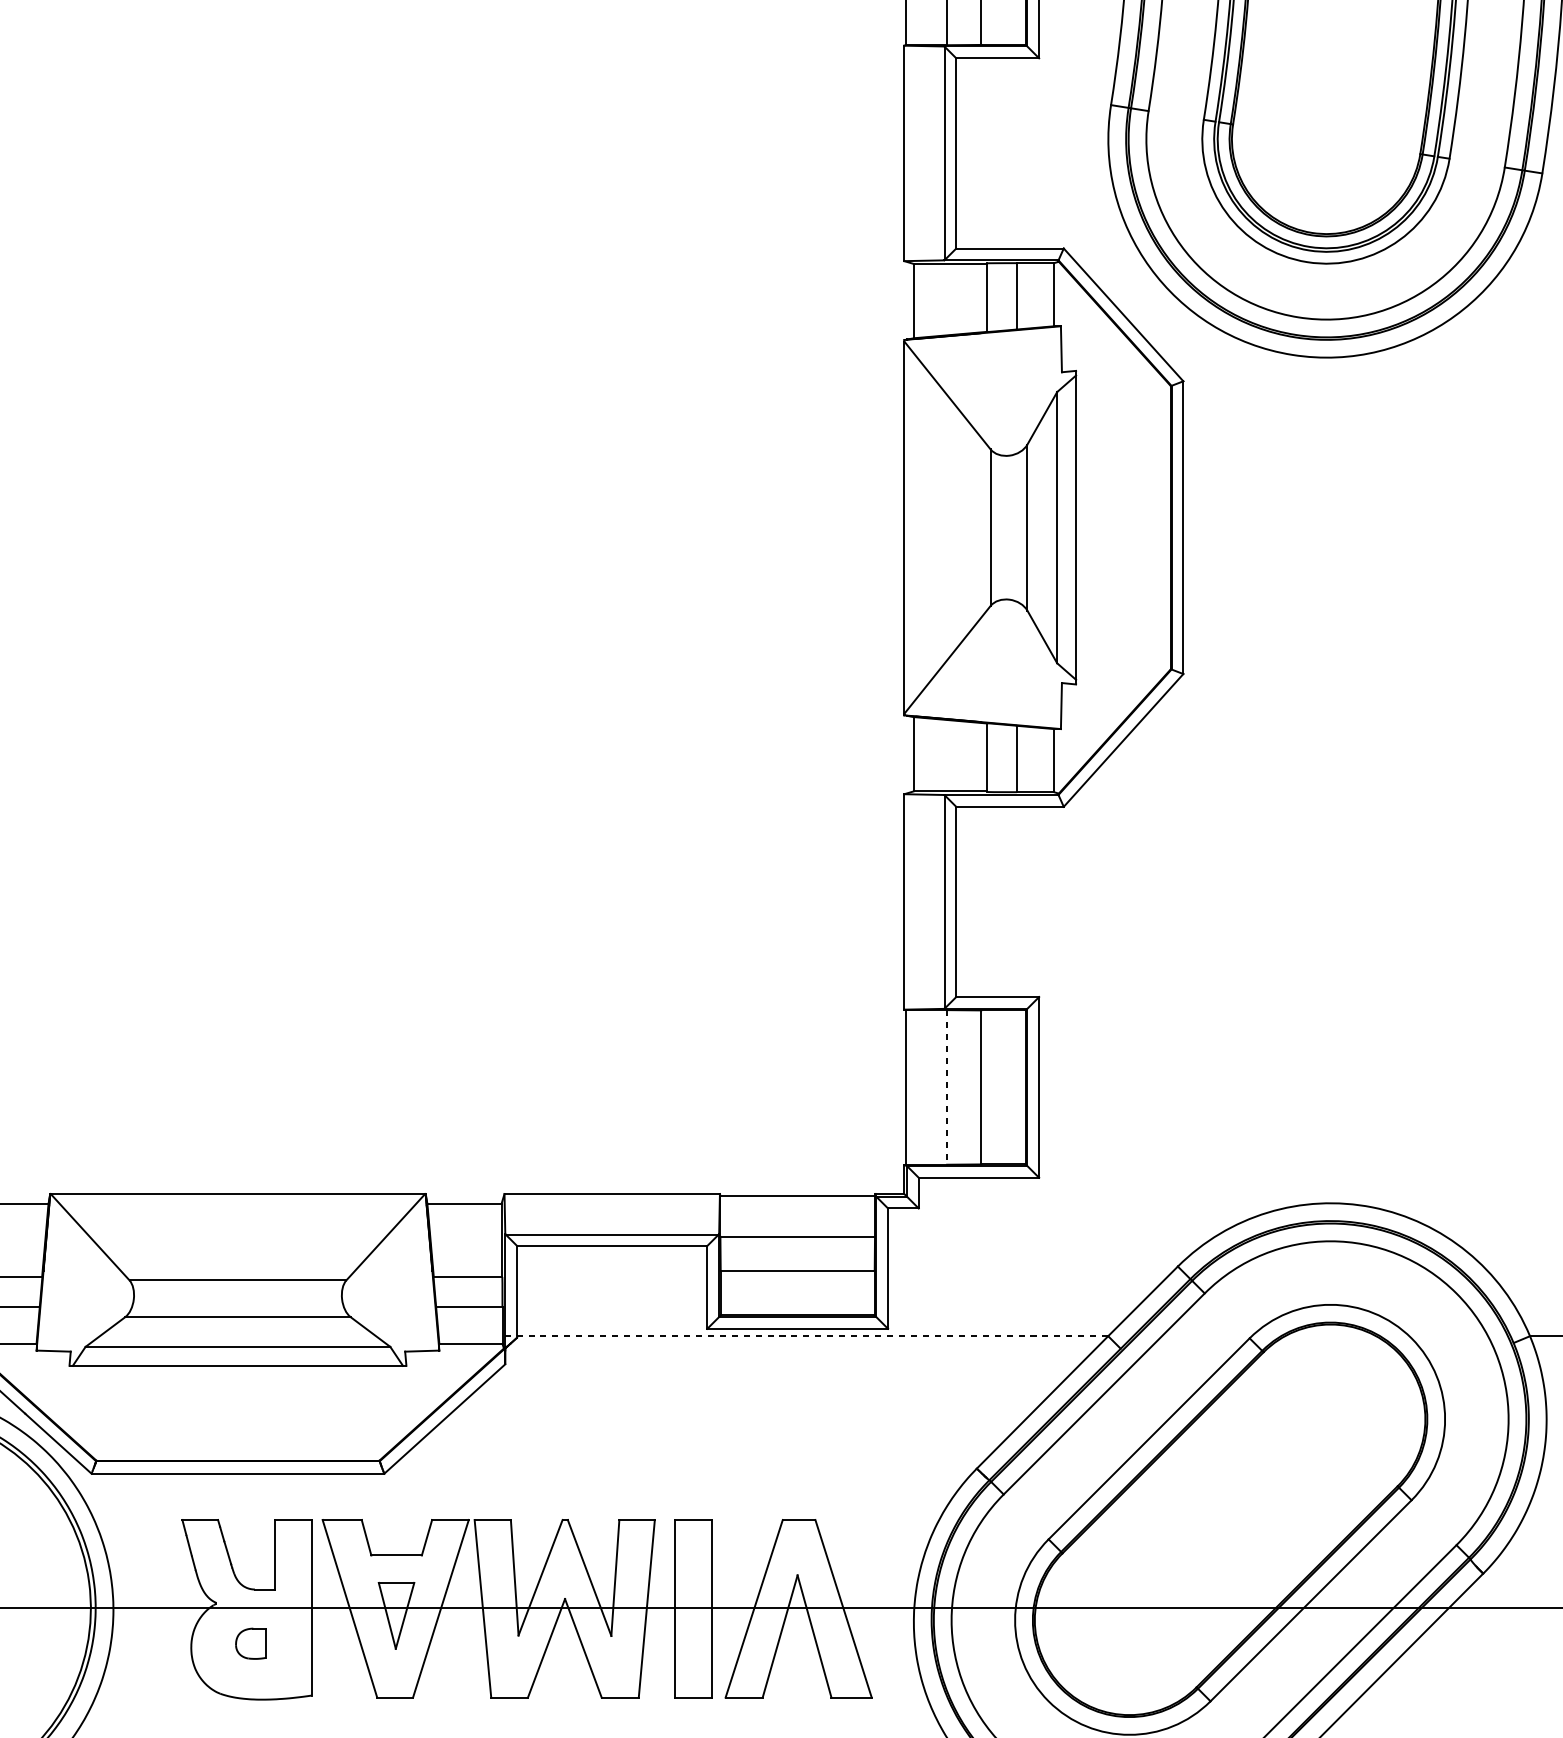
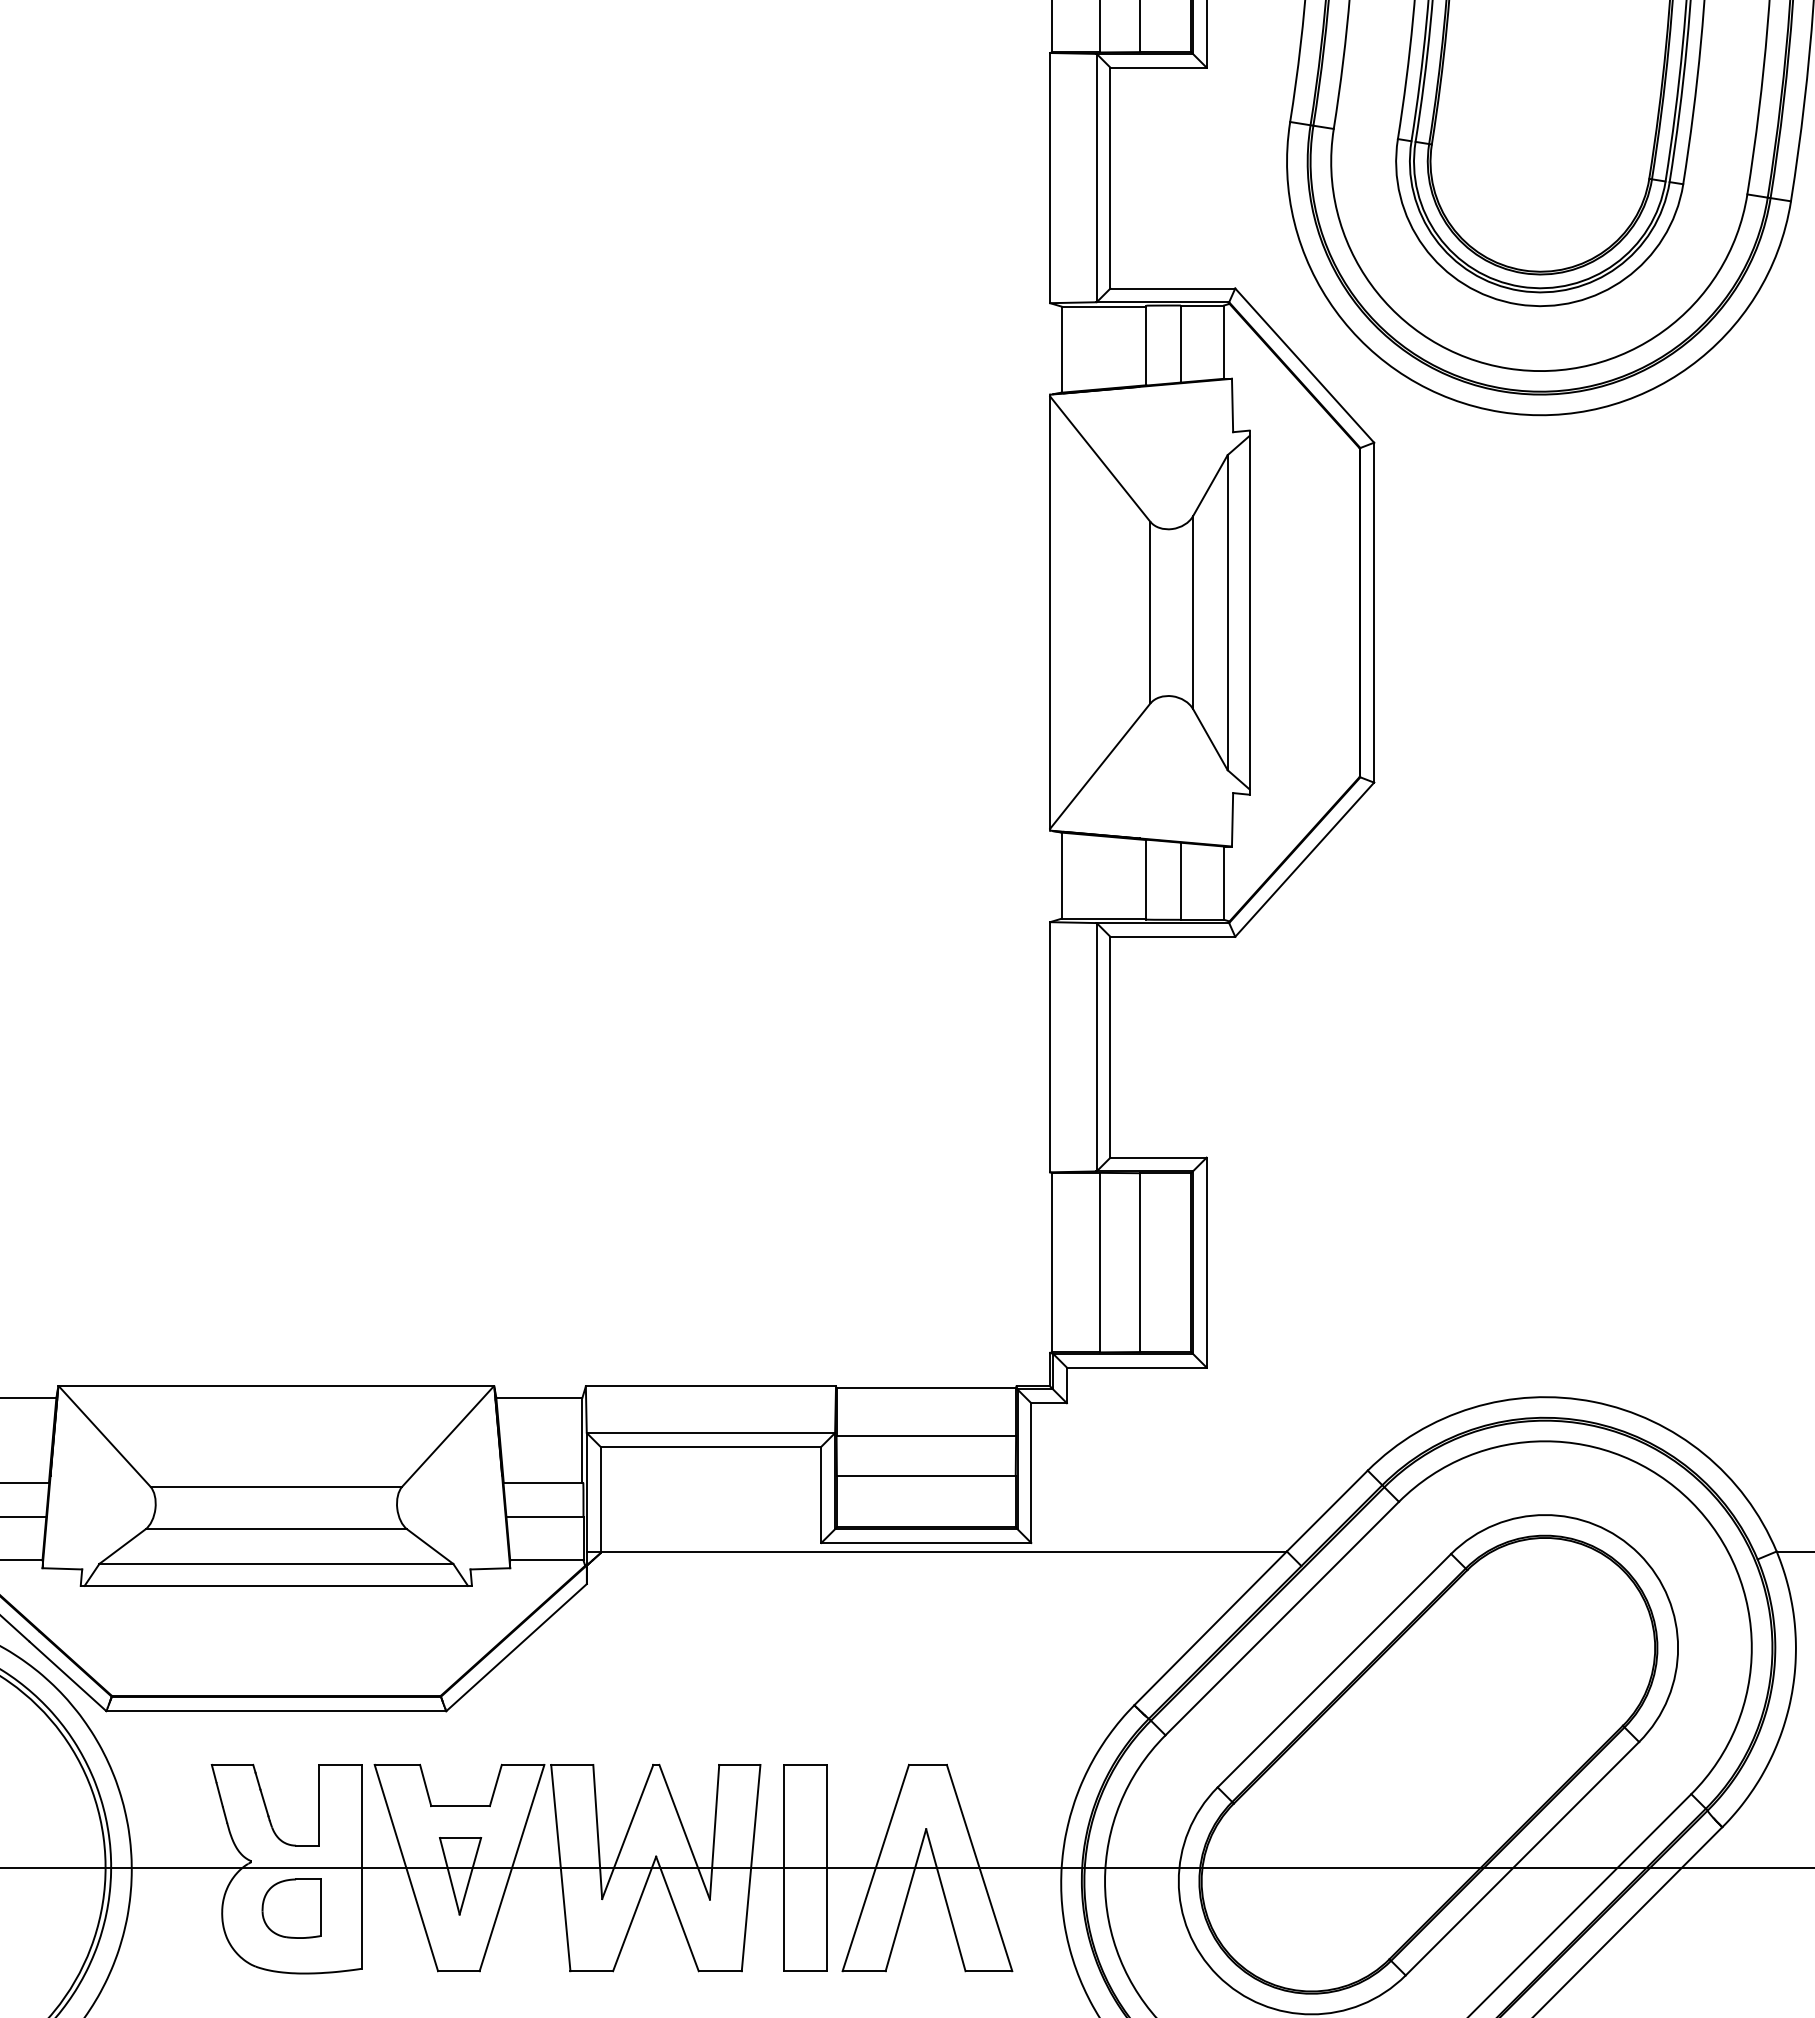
line: (946, 1087) -> (1099, 1262), dashed -> solid
line: (806, 1336) -> (936, 1551), dashed -> solid
part: (251, 1643) -> (291, 1908), size x1.67

